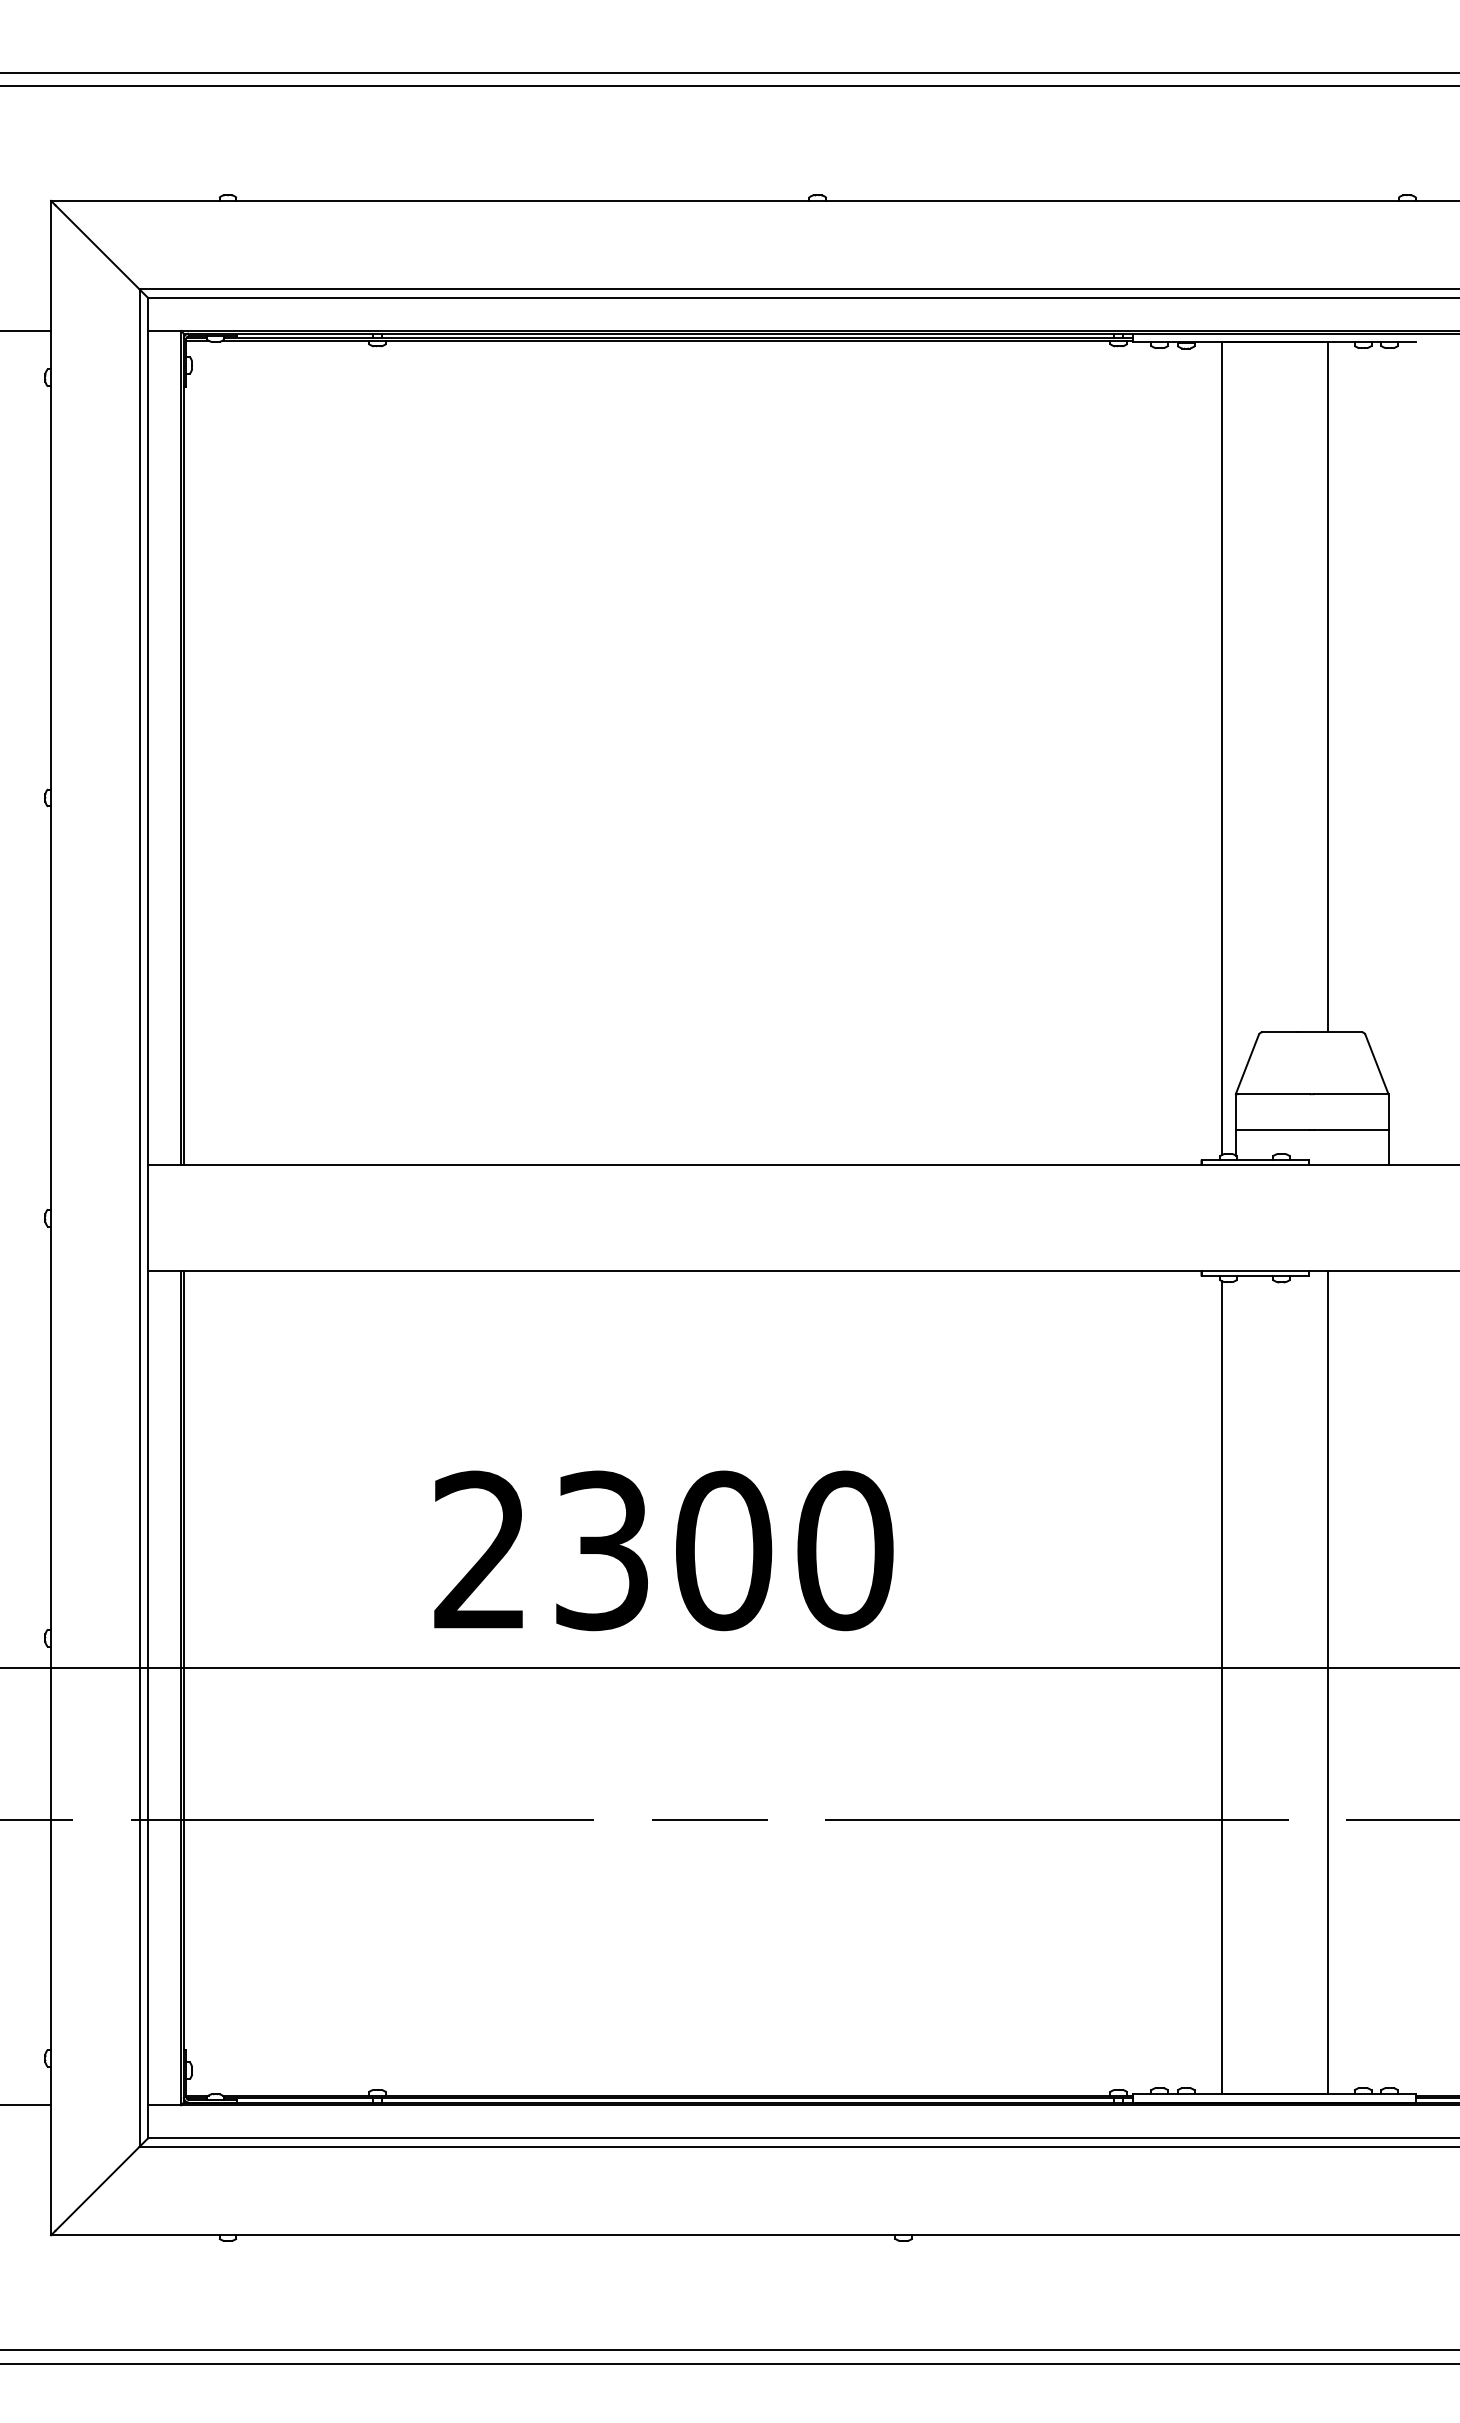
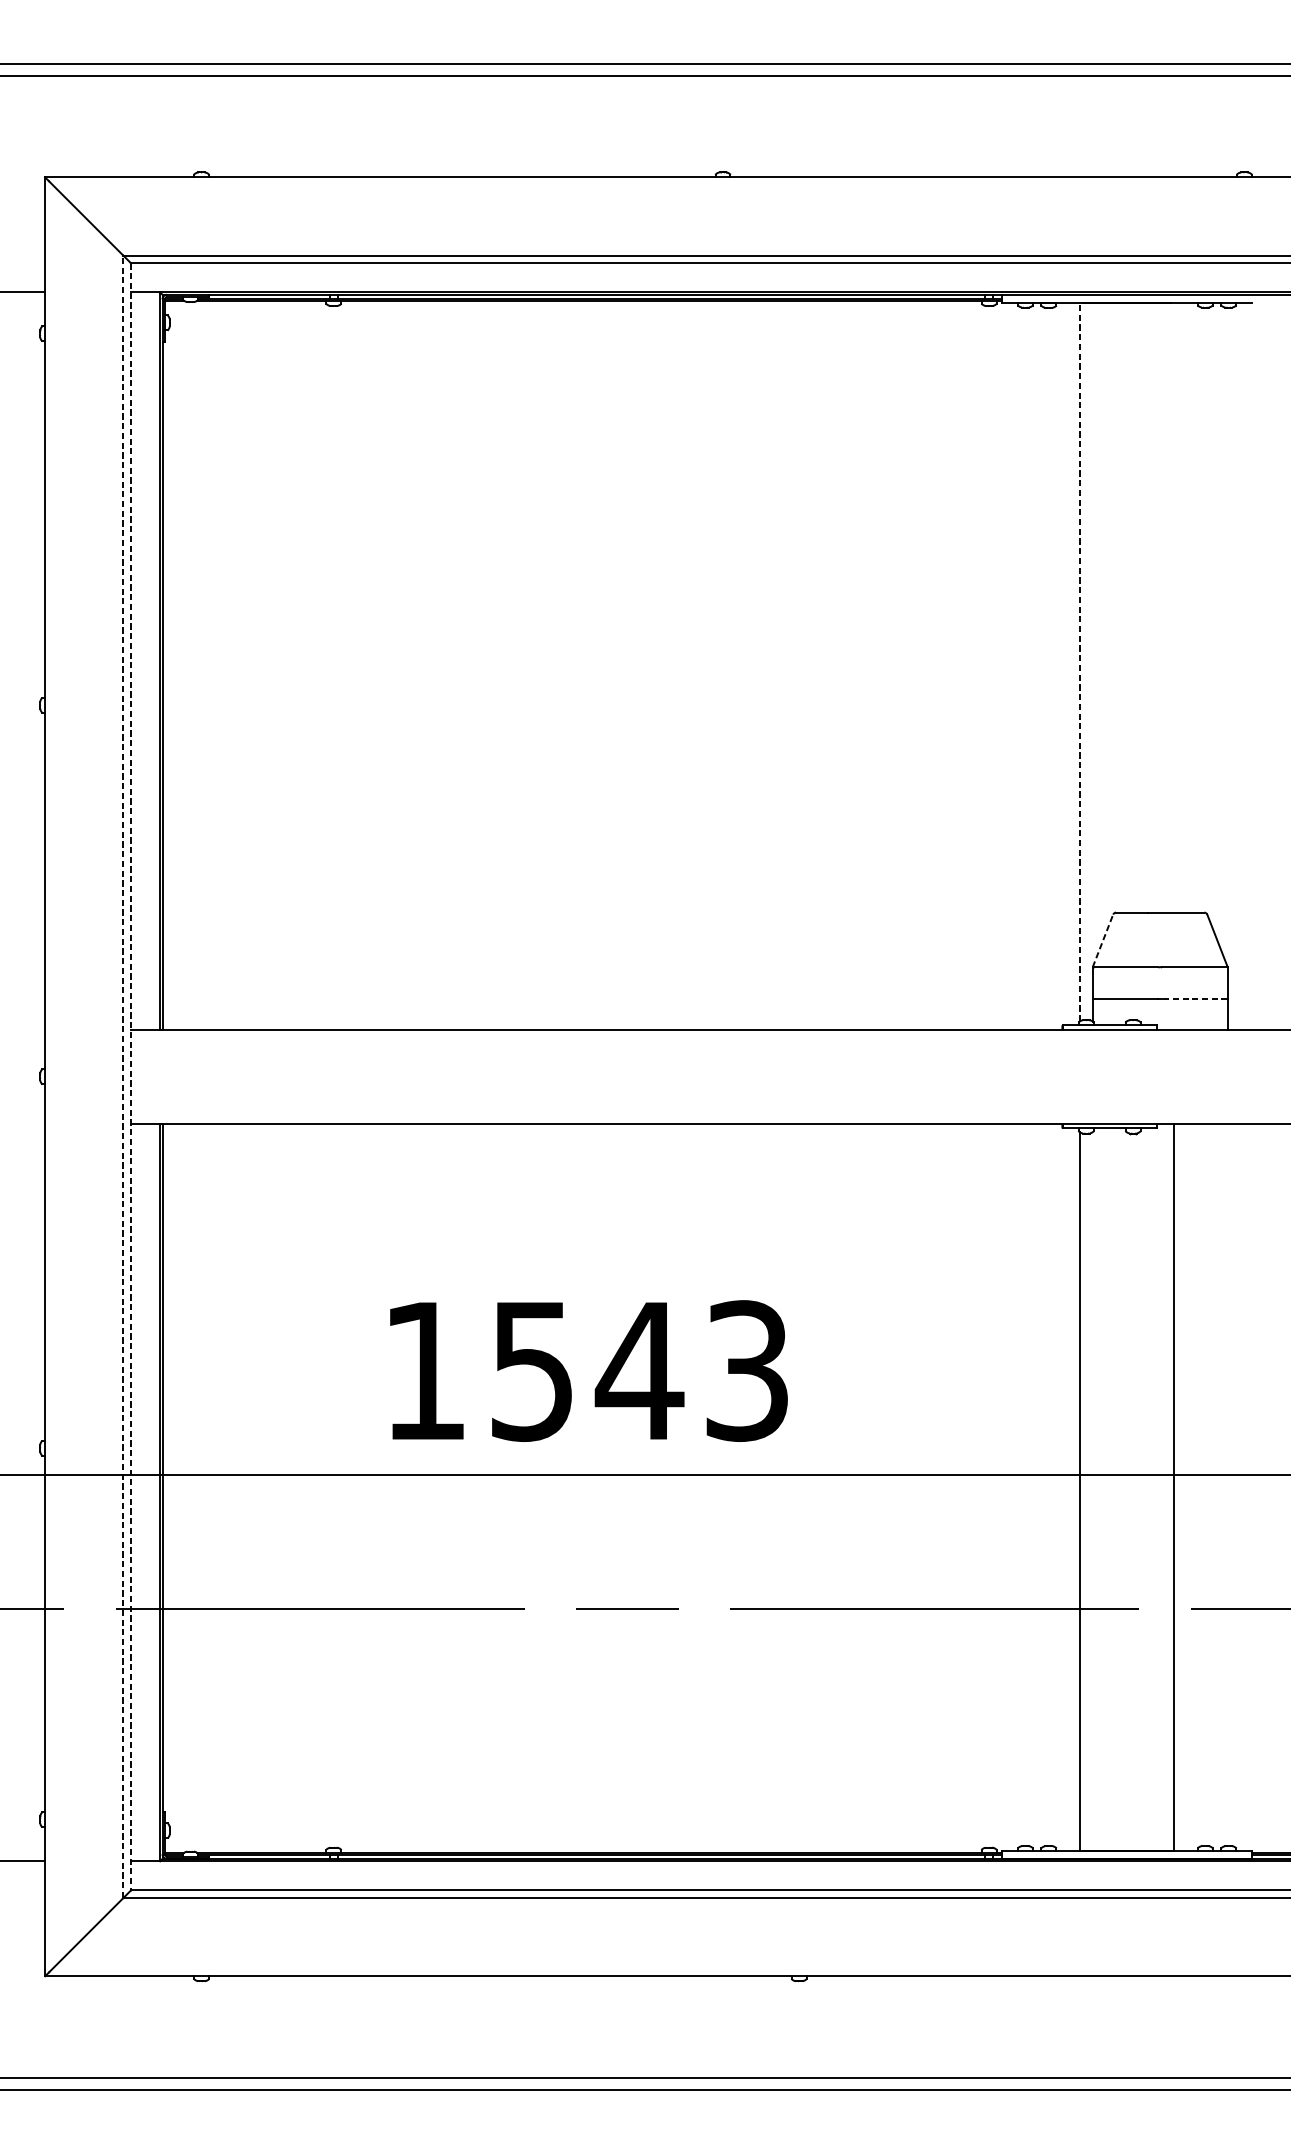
line: (1327, 687) -> (1173, 607), removed
line: (1221, 748) -> (1080, 661), solid -> dashed
line: (1247, 1064) -> (1103, 941), solid -> dashed
line: (1350, 1129) -> (1194, 998), solid -> dashed
line: (139, 1218) -> (123, 1077), solid -> dashed
line: (148, 1218) -> (131, 1077), solid -> dashed
text: (663, 1550) -> (586, 1370), 2300 -> 1543

